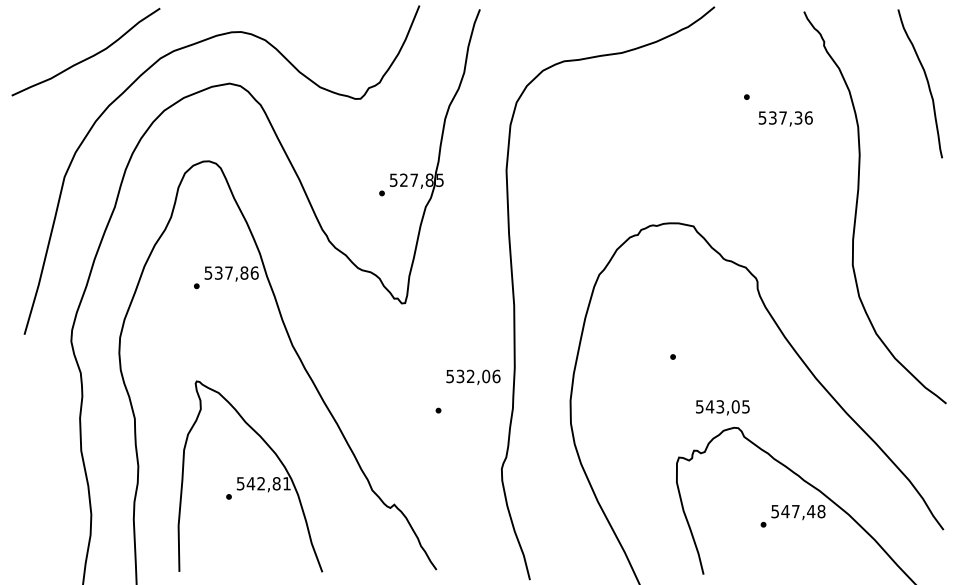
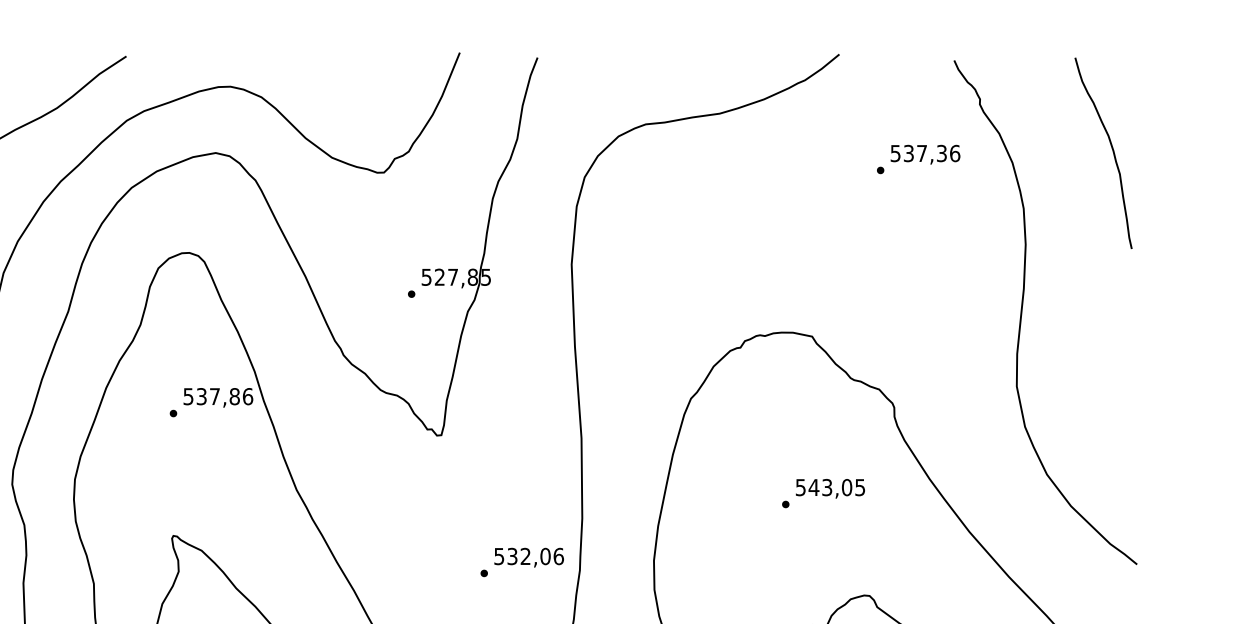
text: (785, 118) -> (925, 154), moved
text: (473, 376) -> (529, 556), moved
text: (722, 407) -> (830, 488), moved

